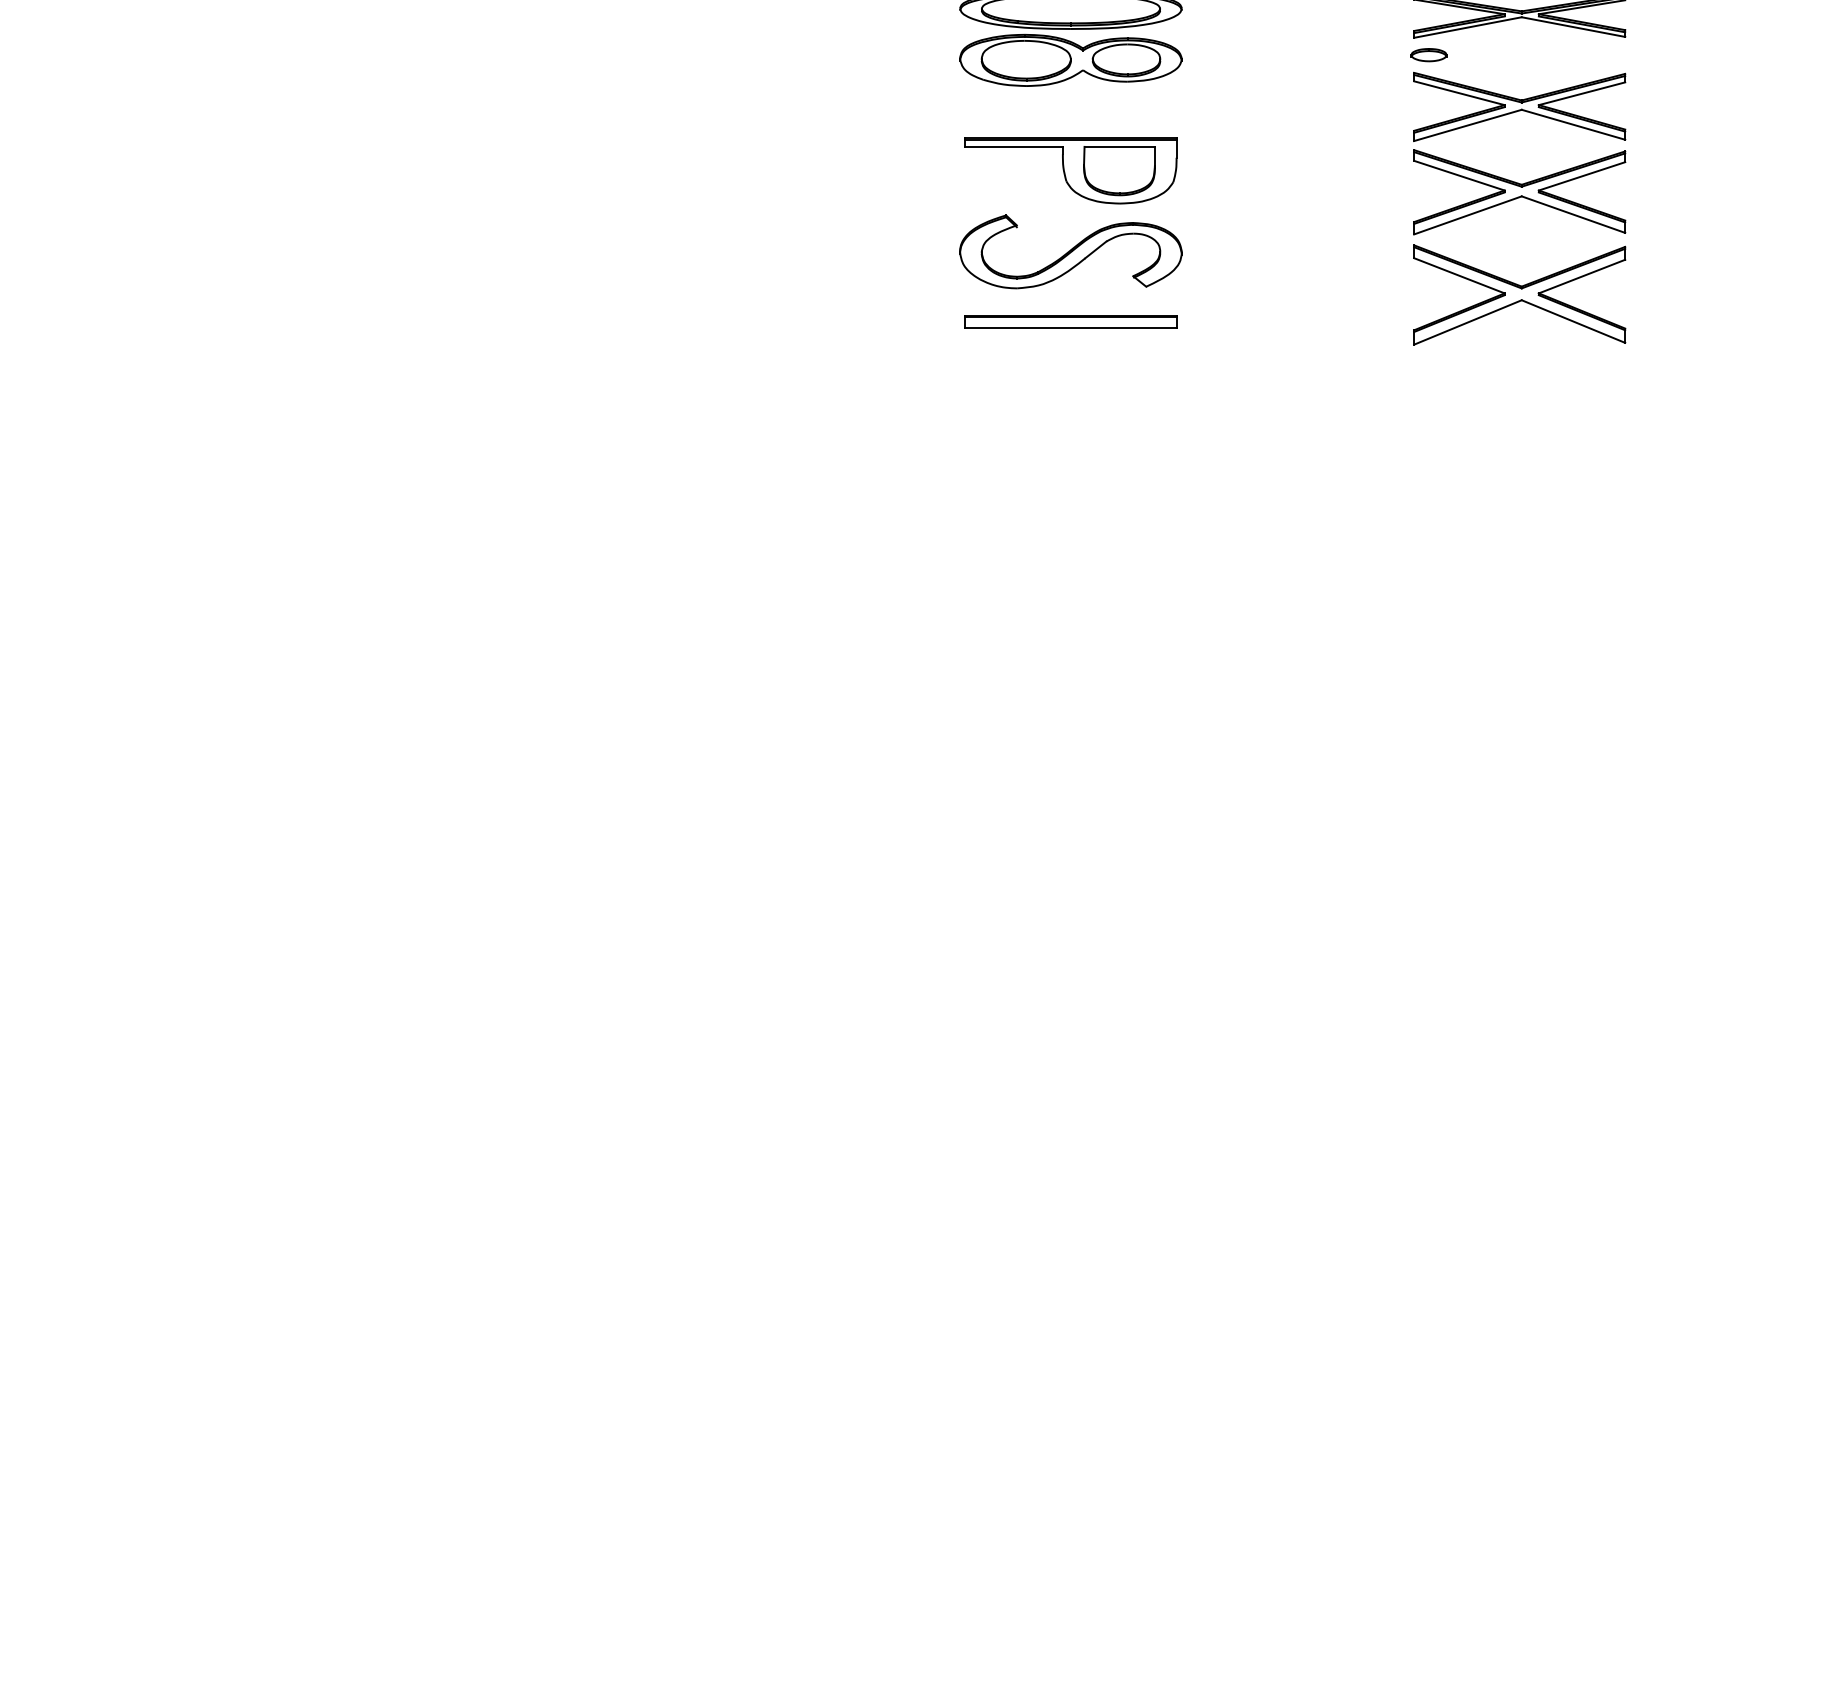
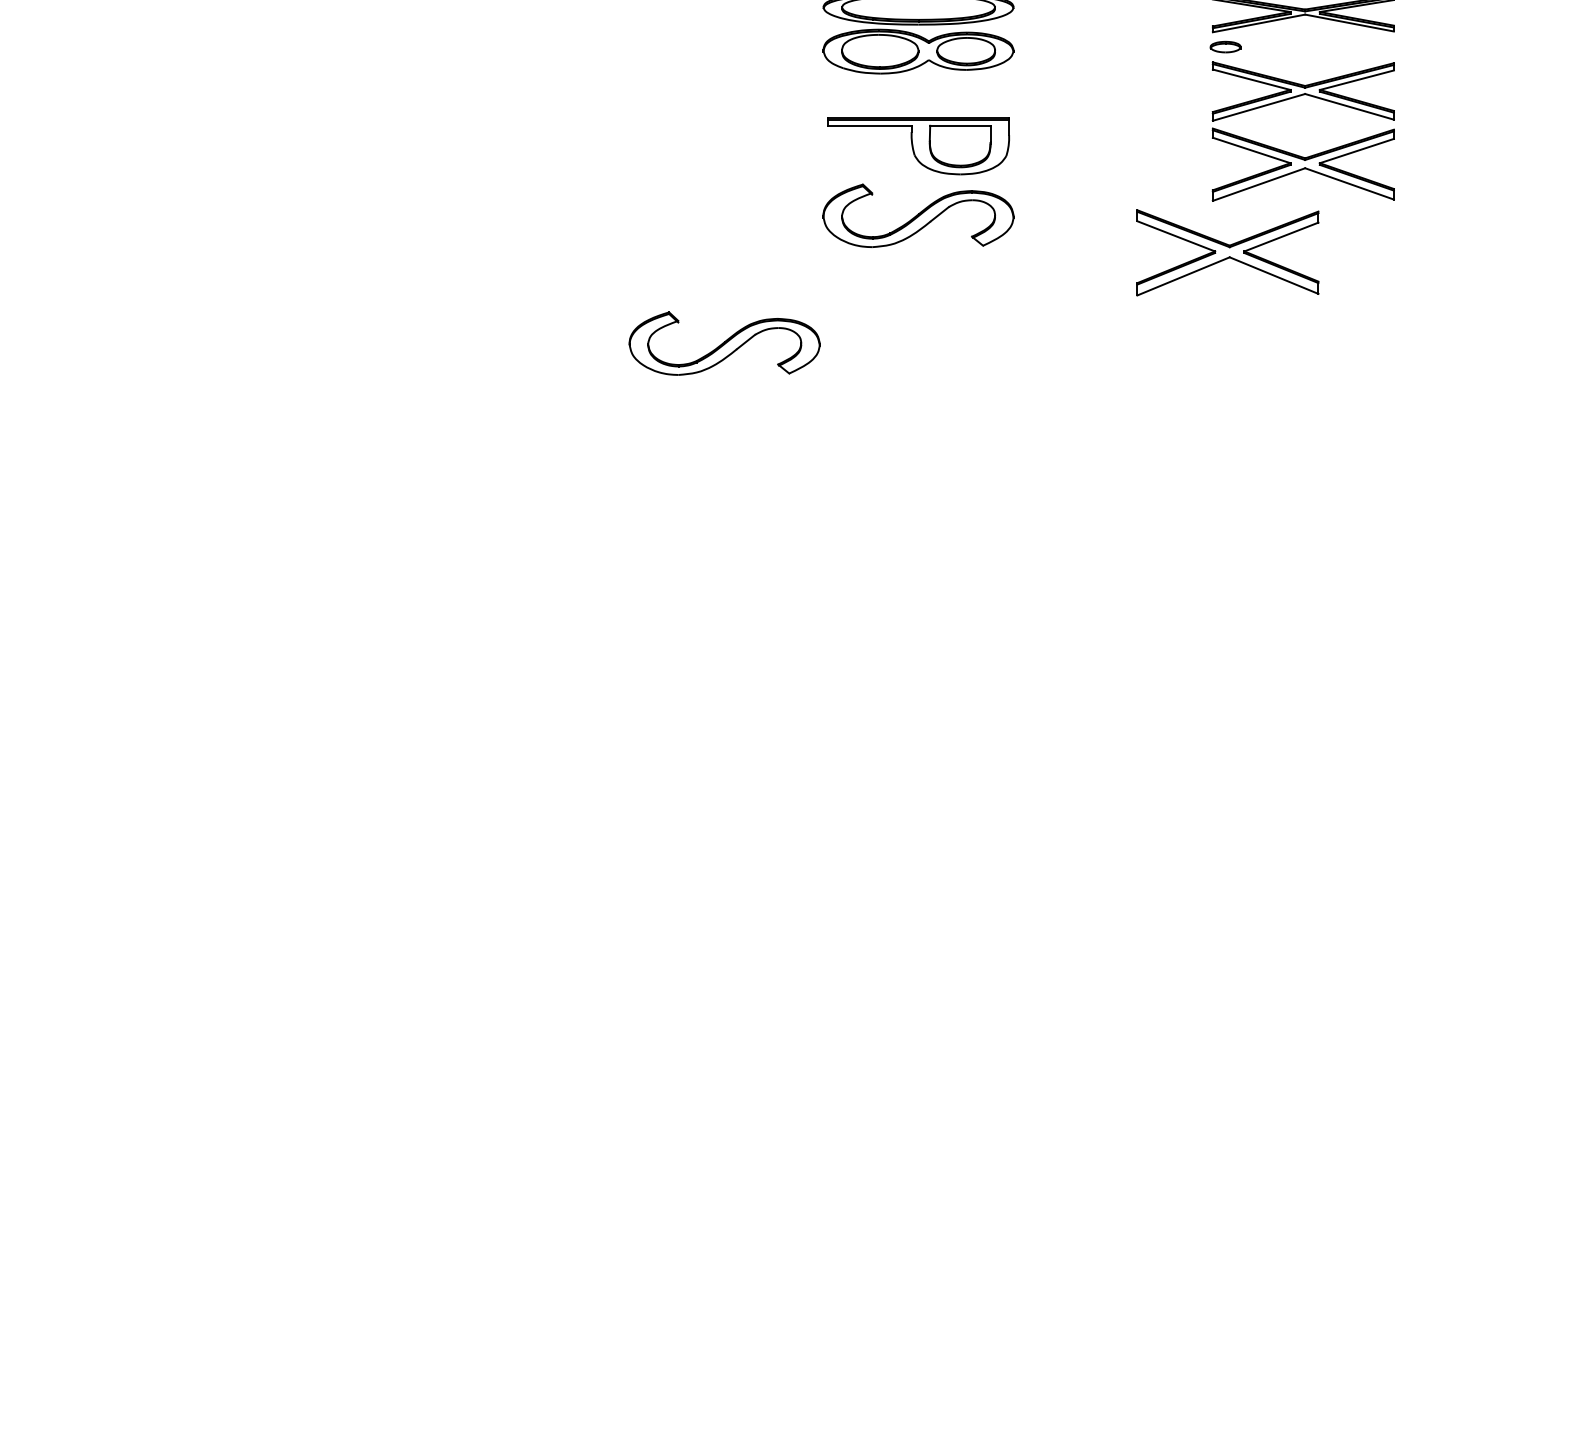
part: (1519, 294) -> (1227, 252), moved
part: (1070, 321) -> (918, 275), removed
part: (844, 400) -> (724, 343), added

